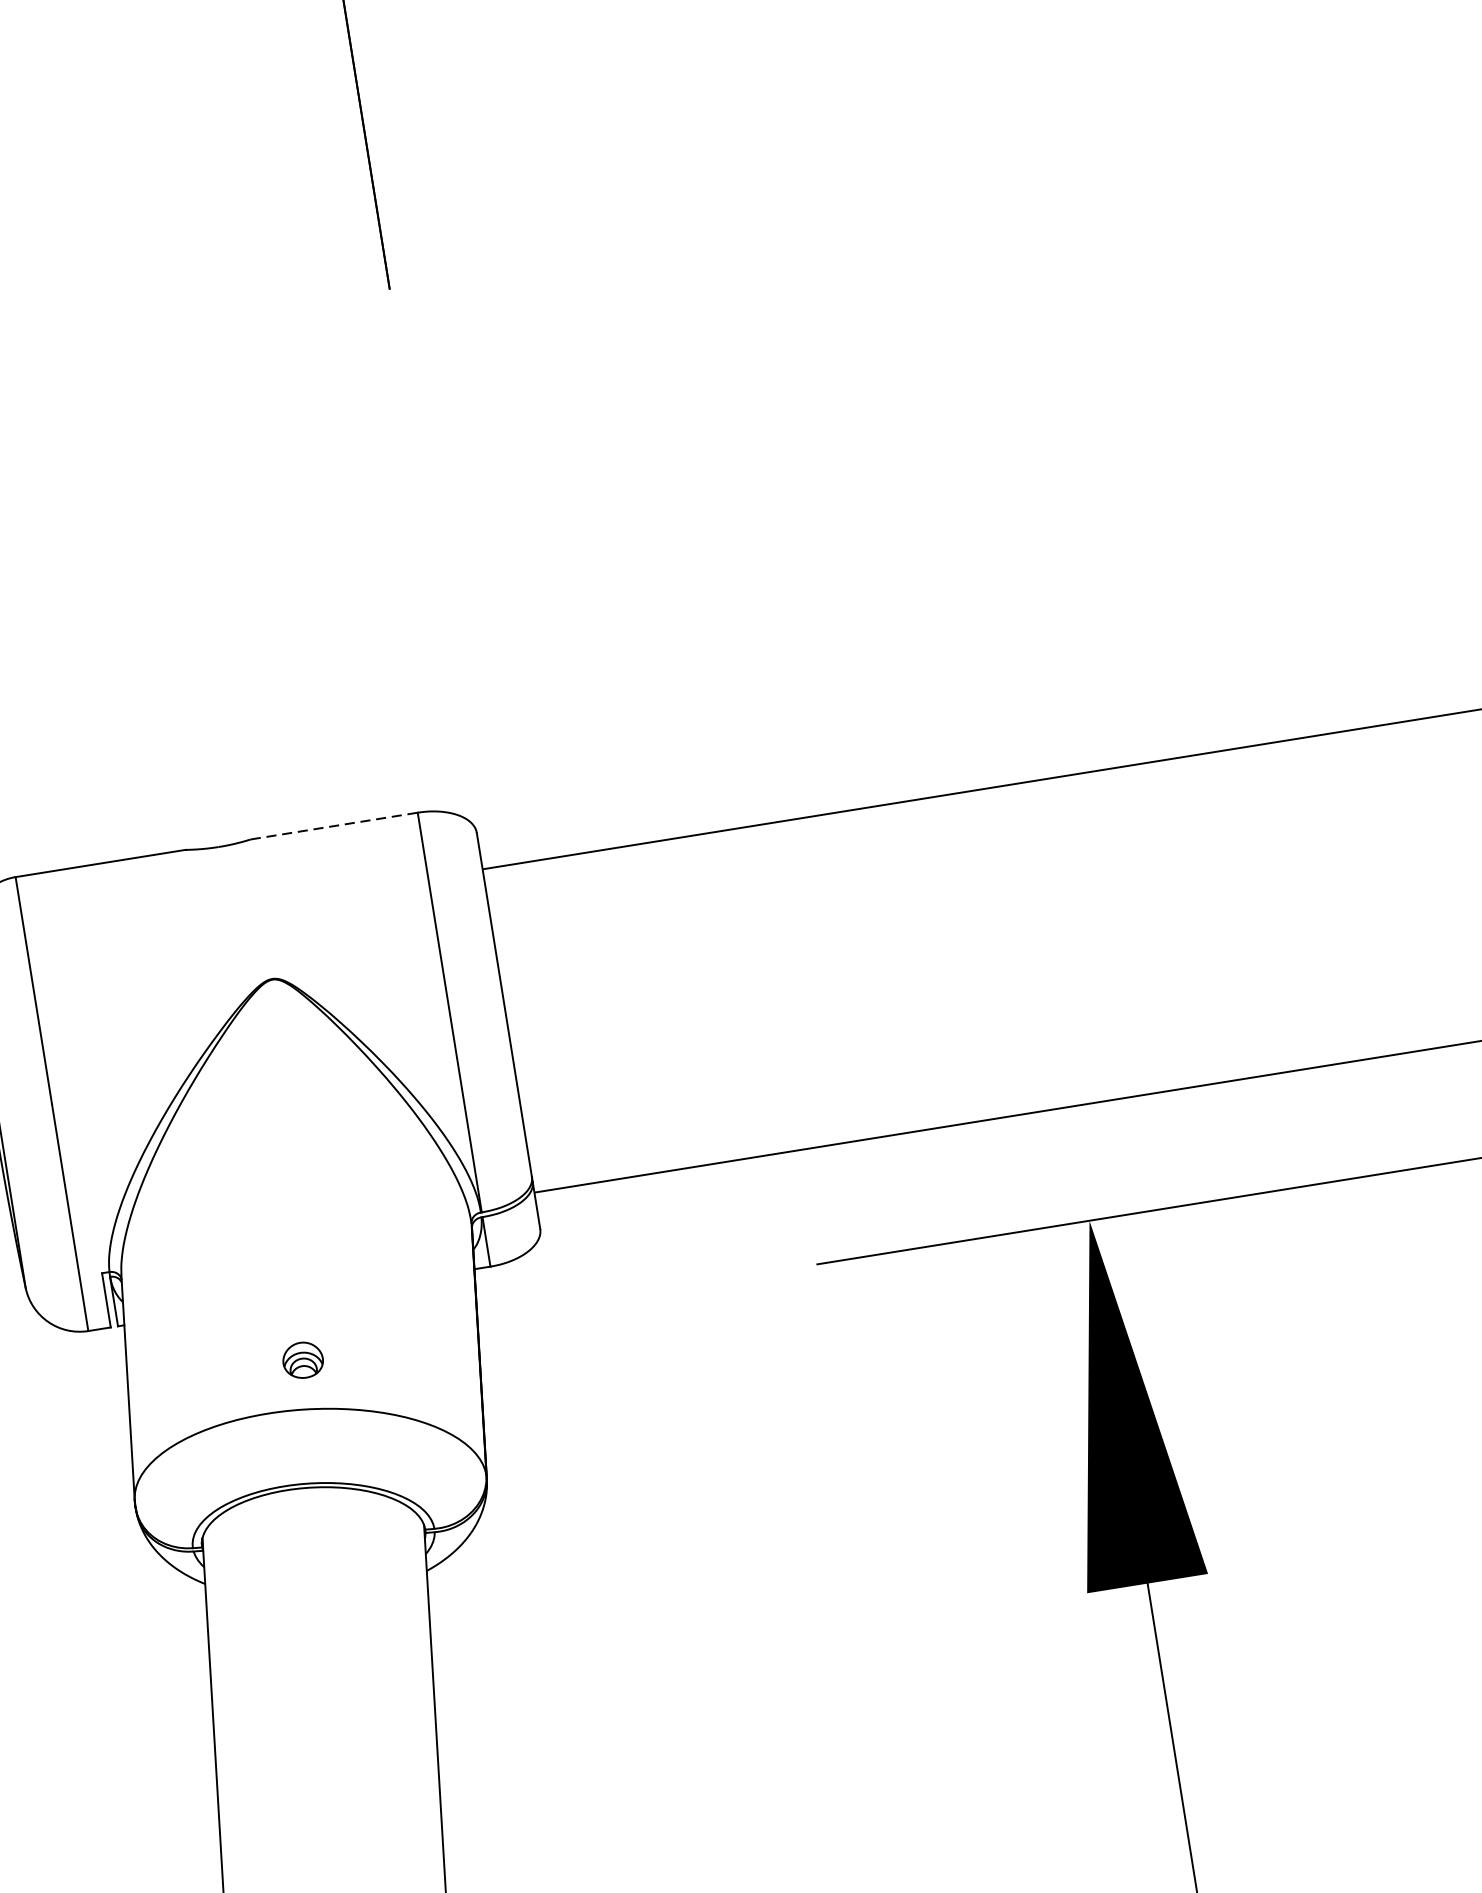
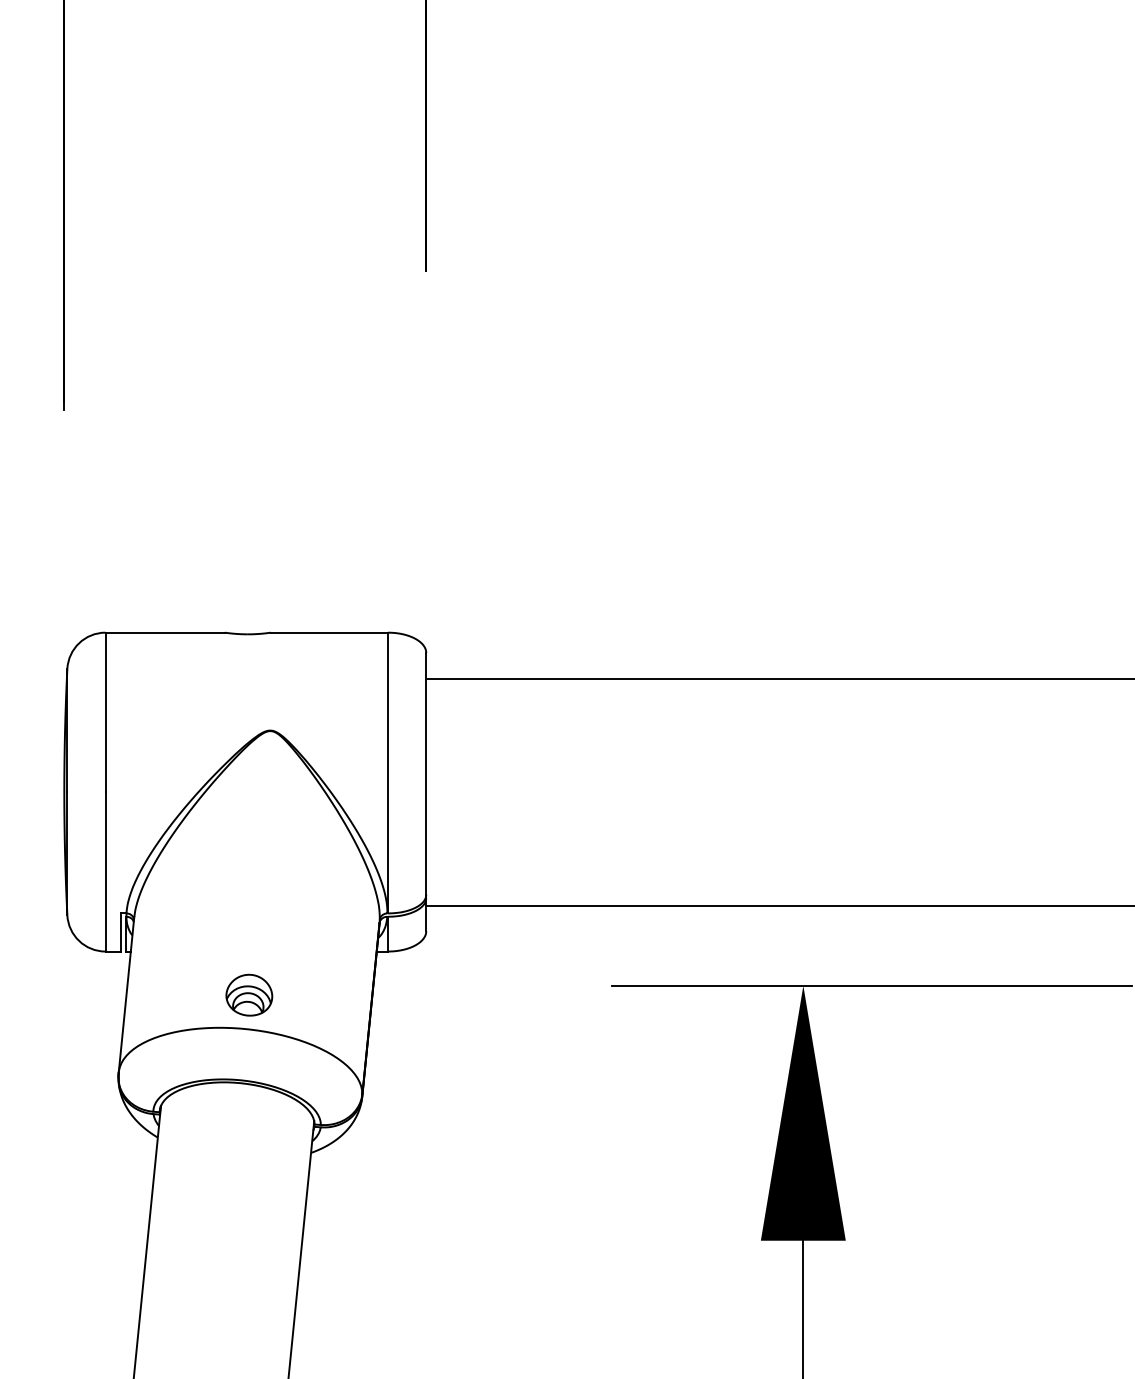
line: (334, 825) -> (329, 632), dashed -> solid
part: (303, 1359) -> (249, 994), size x1.67

